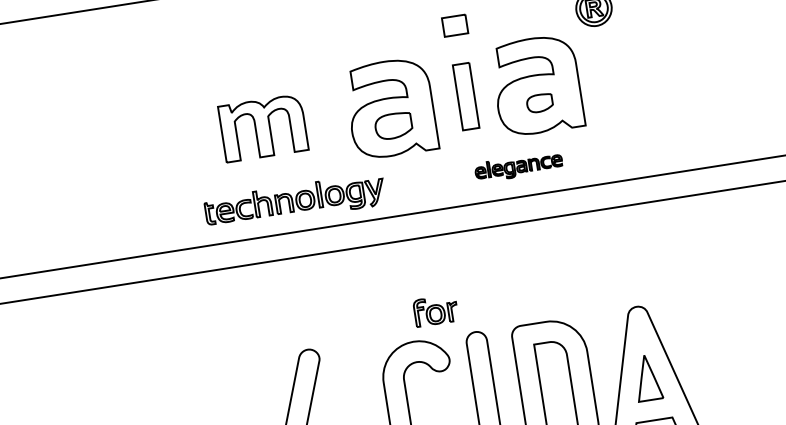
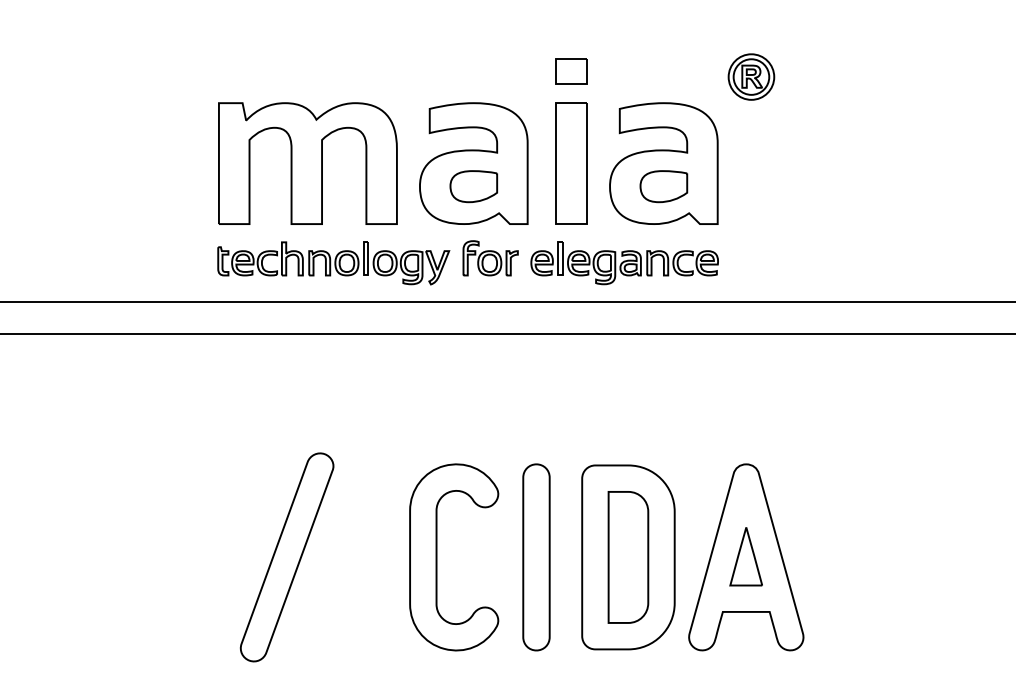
part: (466, 96) -> (571, 163), size x1.43
part: (539, 103) -> (663, 186), size x1.43
part: (263, 128) -> (307, 163), size x1.67
part: (518, 167) -> (624, 263), size x1.67
part: (435, 310) -> (490, 258), moved

